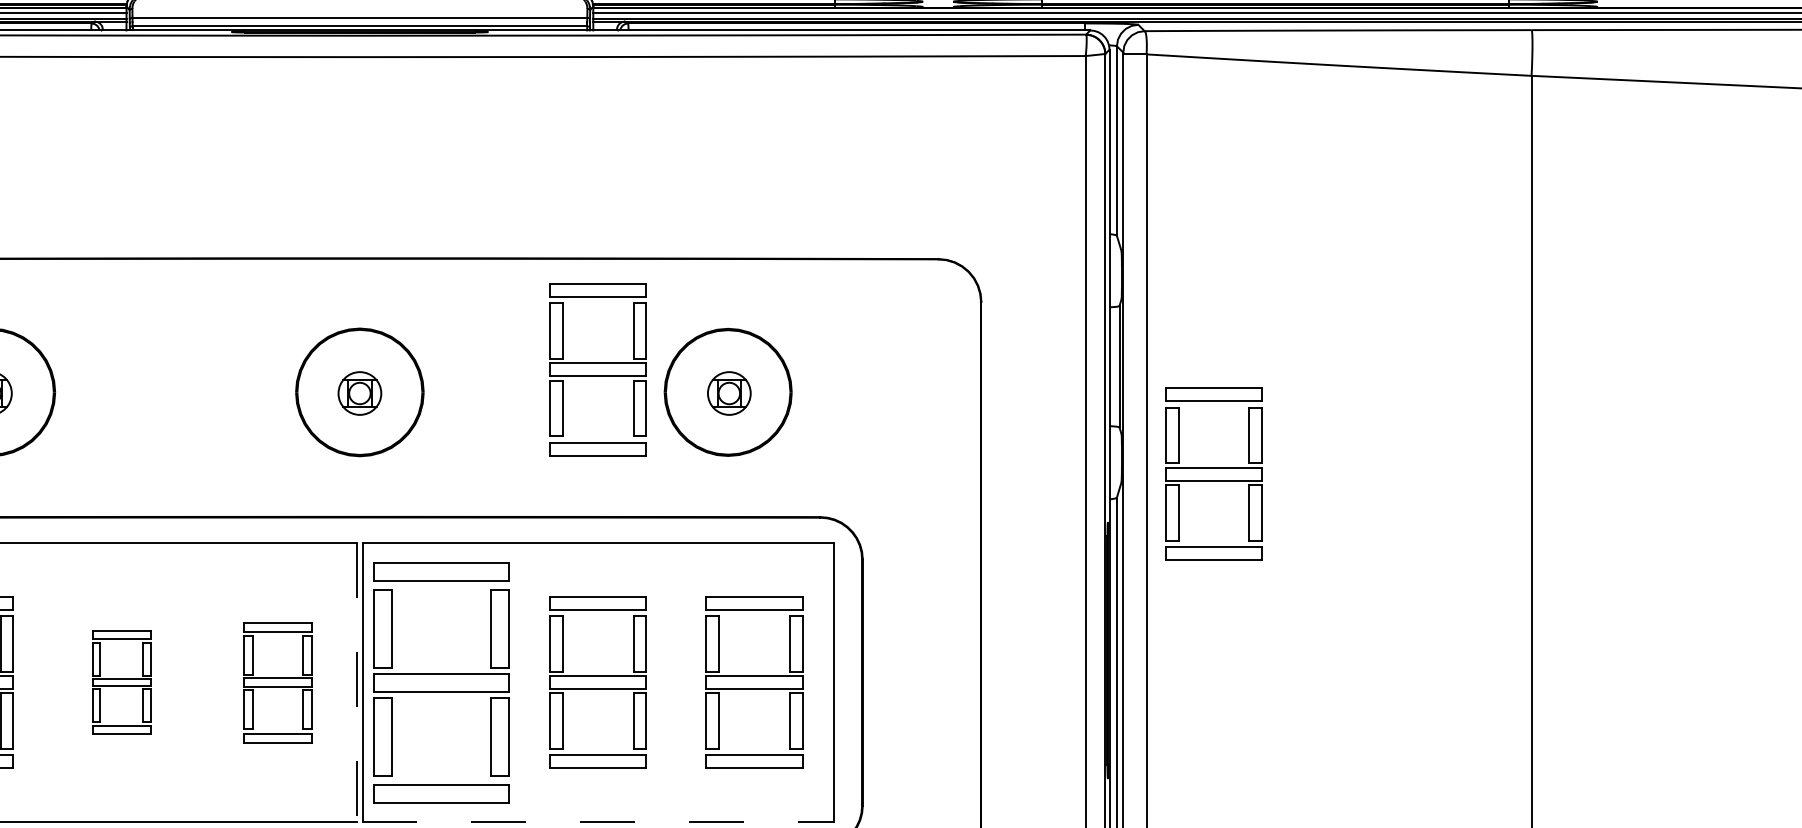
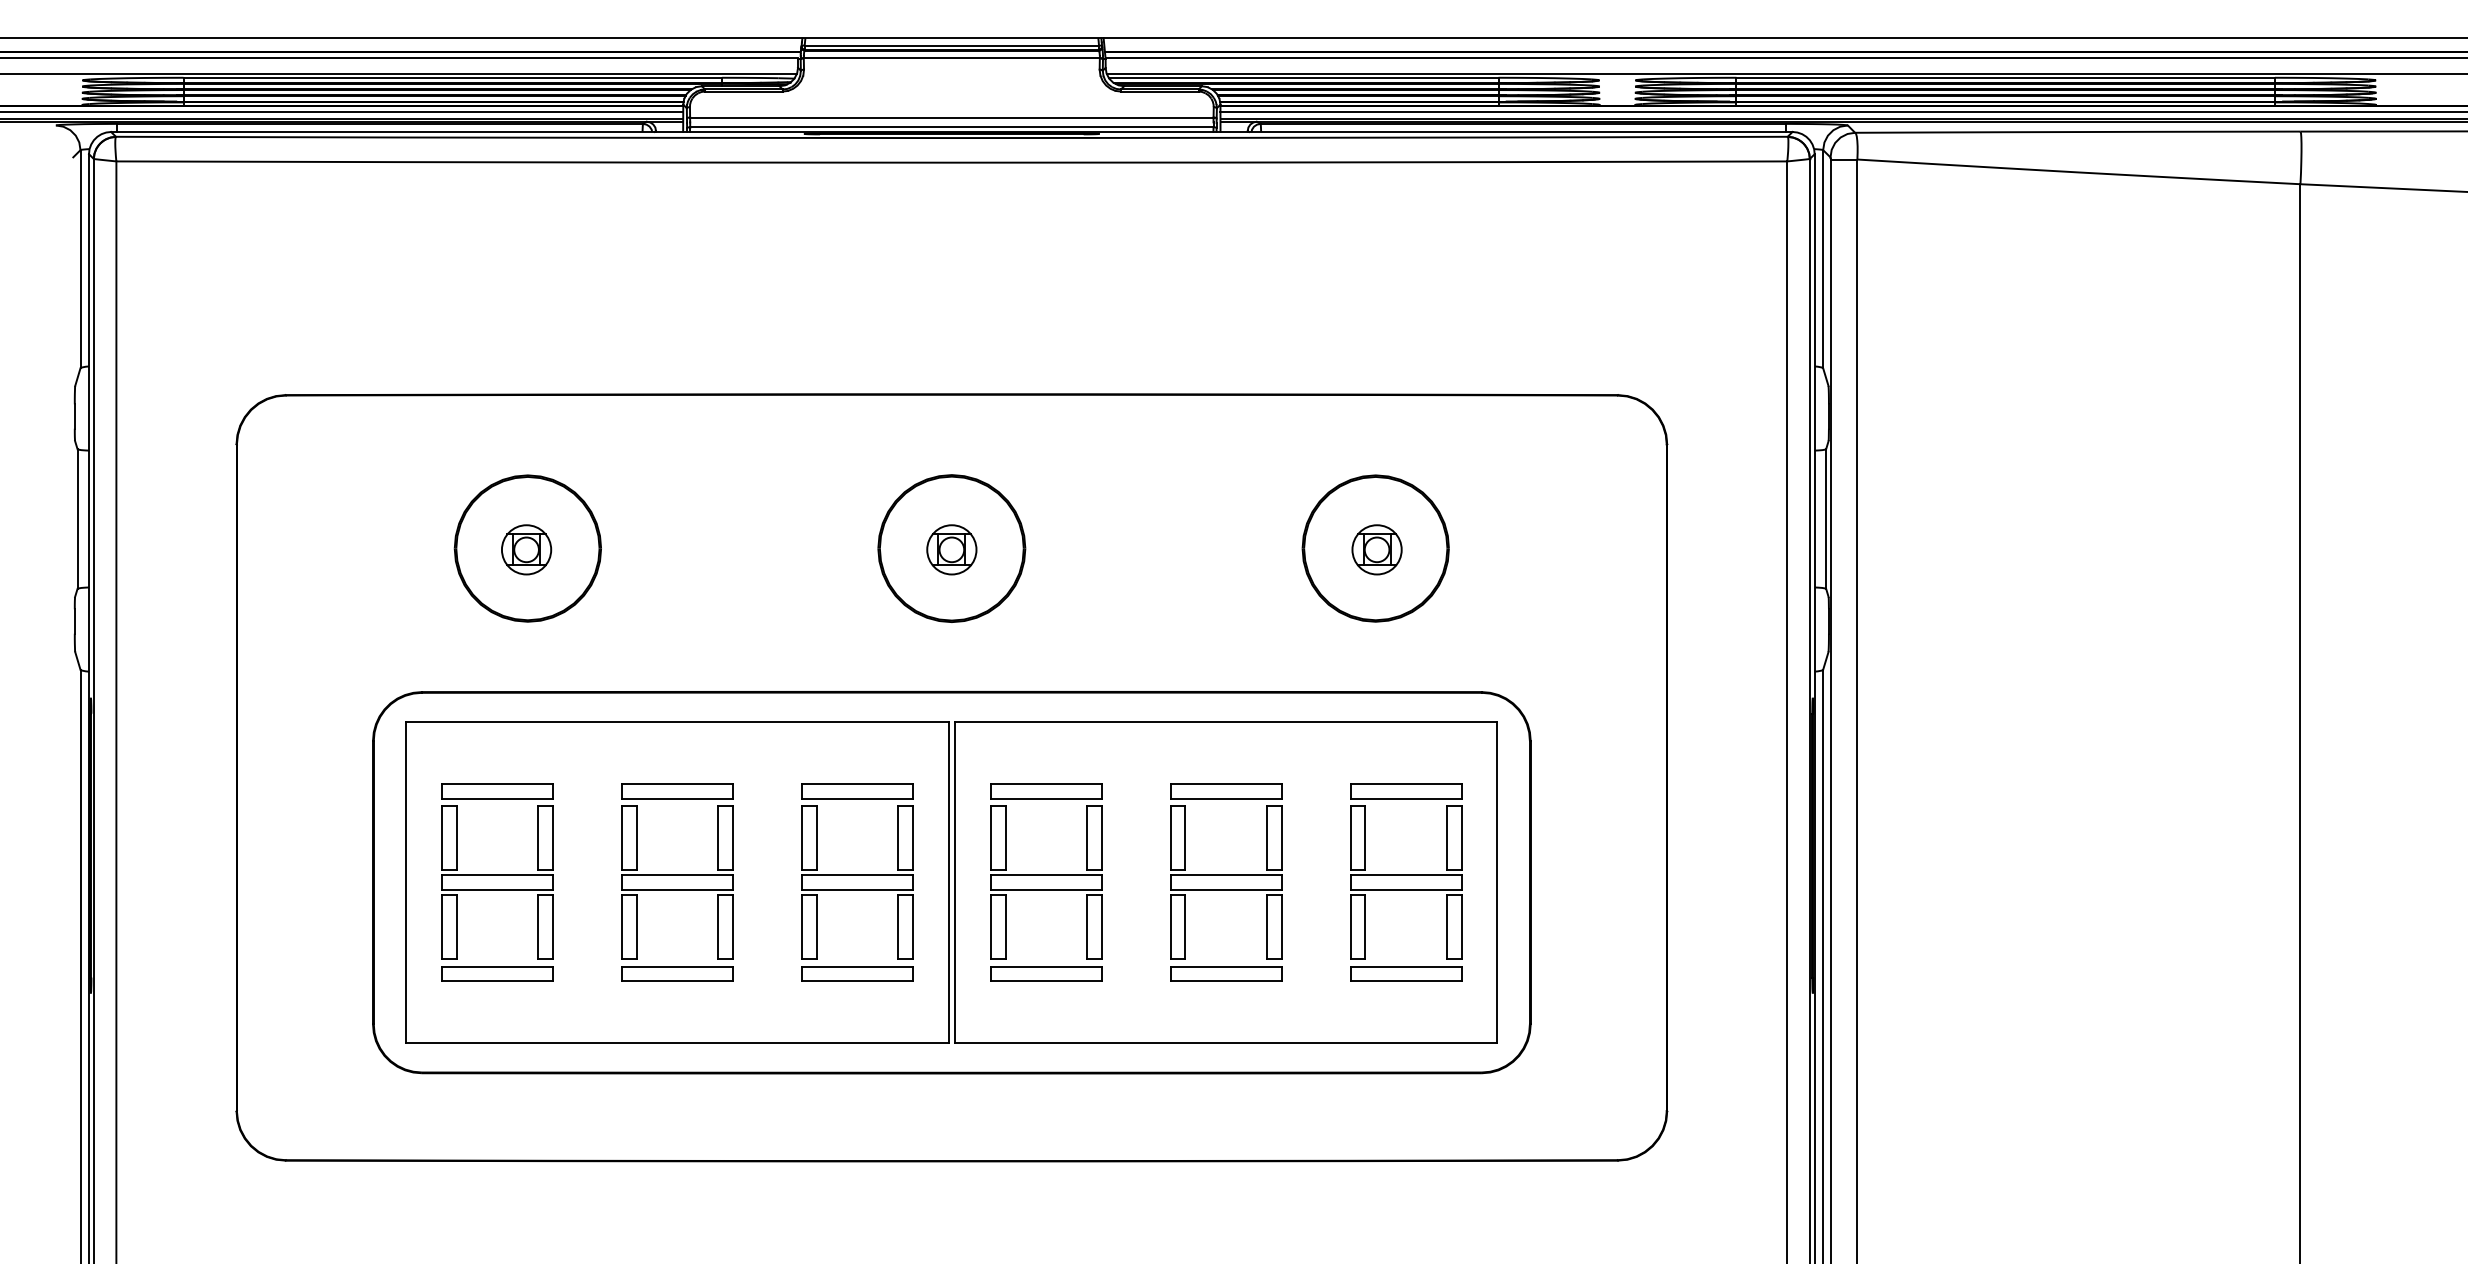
part: (598, 369) -> (1226, 522), removed
part: (1214, 473) -> (1935, 642), removed
part: (121, 682) -> (677, 882), size x1.67
part: (277, 682) -> (857, 882), size x1.43
part: (442, 682) -> (1046, 882), size x0.71
line: (356, 683) -> (948, 883), dashed -> solid
line: (598, 821) -> (1226, 1042), dashed -> solid

